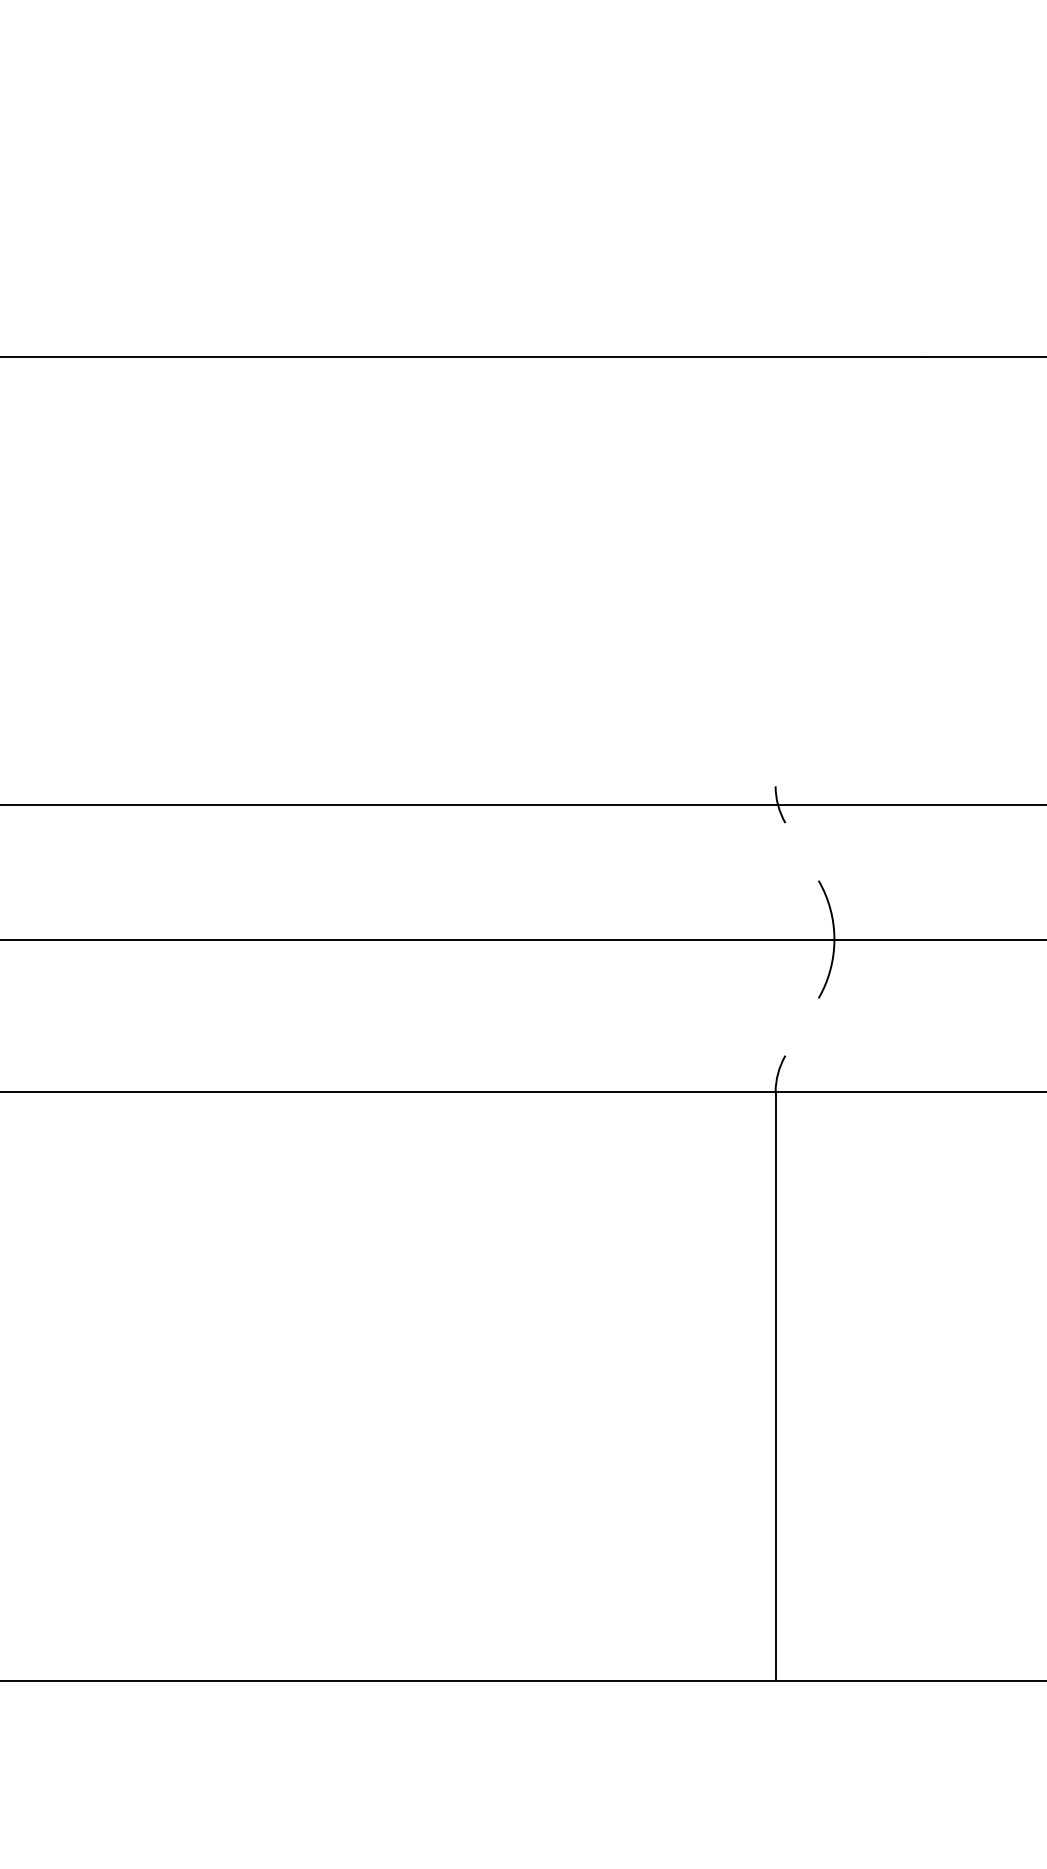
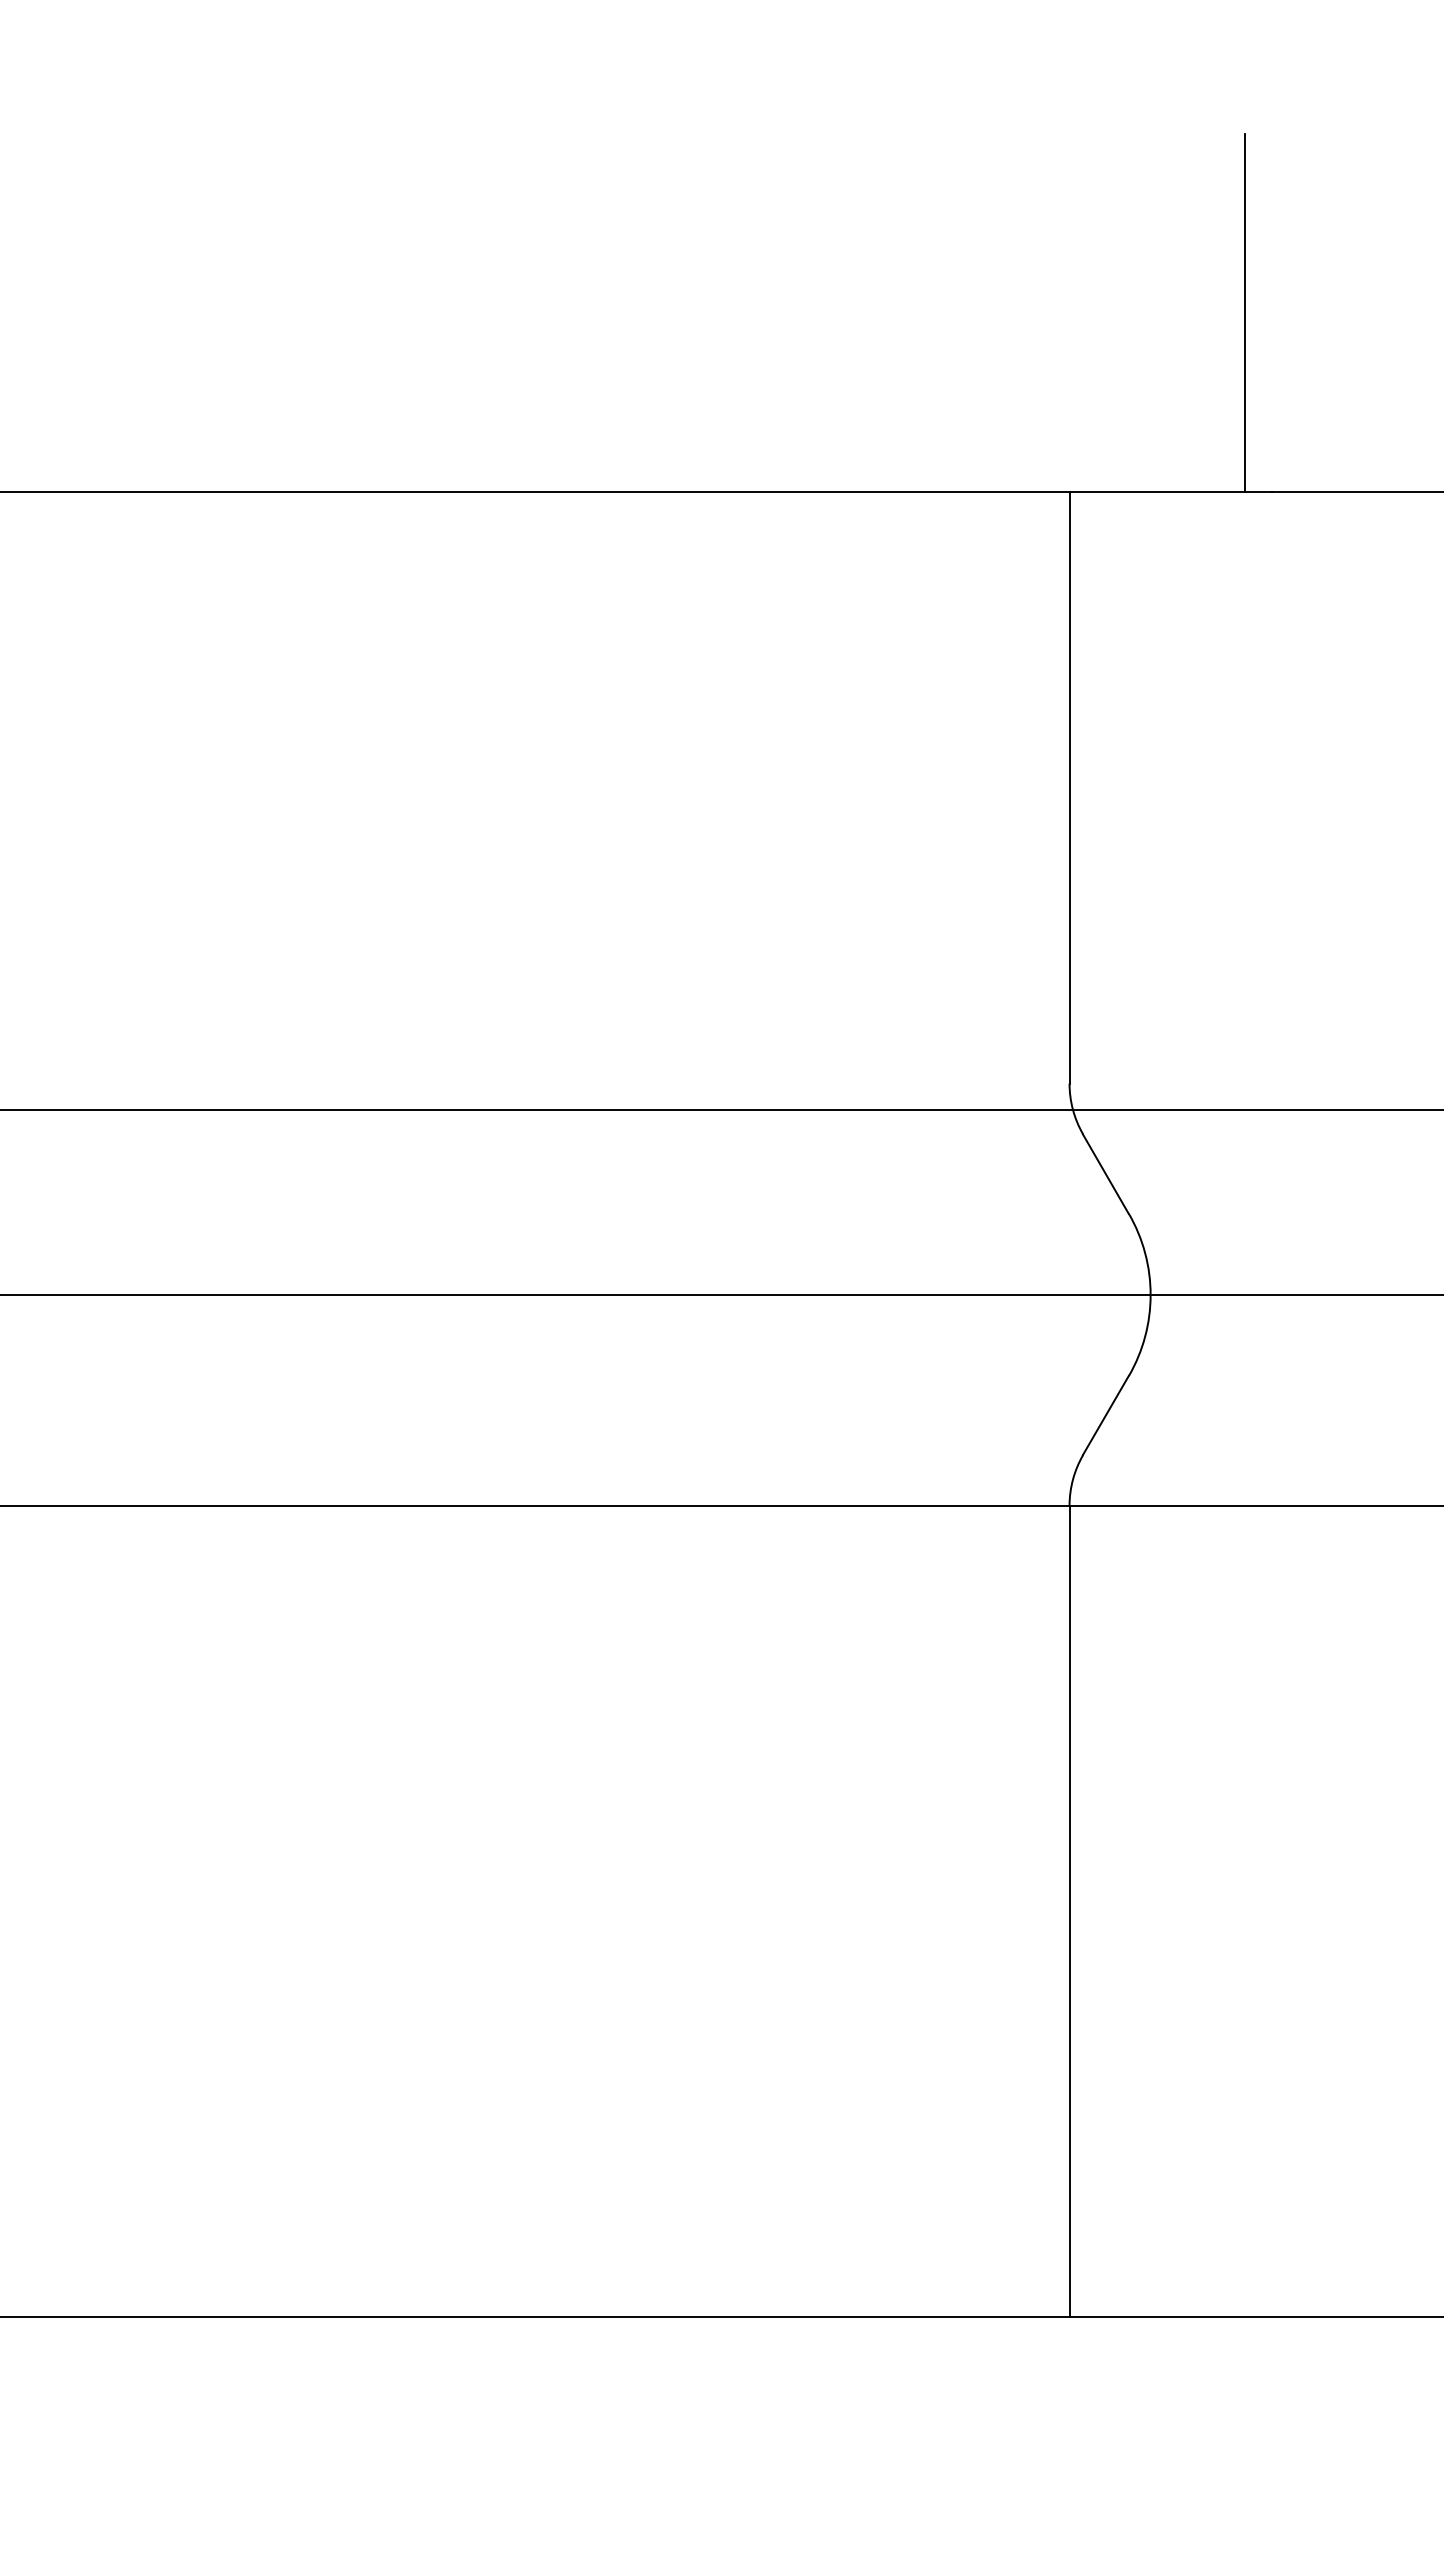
line: (903, 226) -> (1245, 312), added
line: (775, 571) -> (1069, 787), added
line: (801, 851) -> (1105, 1173), added
line: (801, 1026) -> (1105, 1415), added

